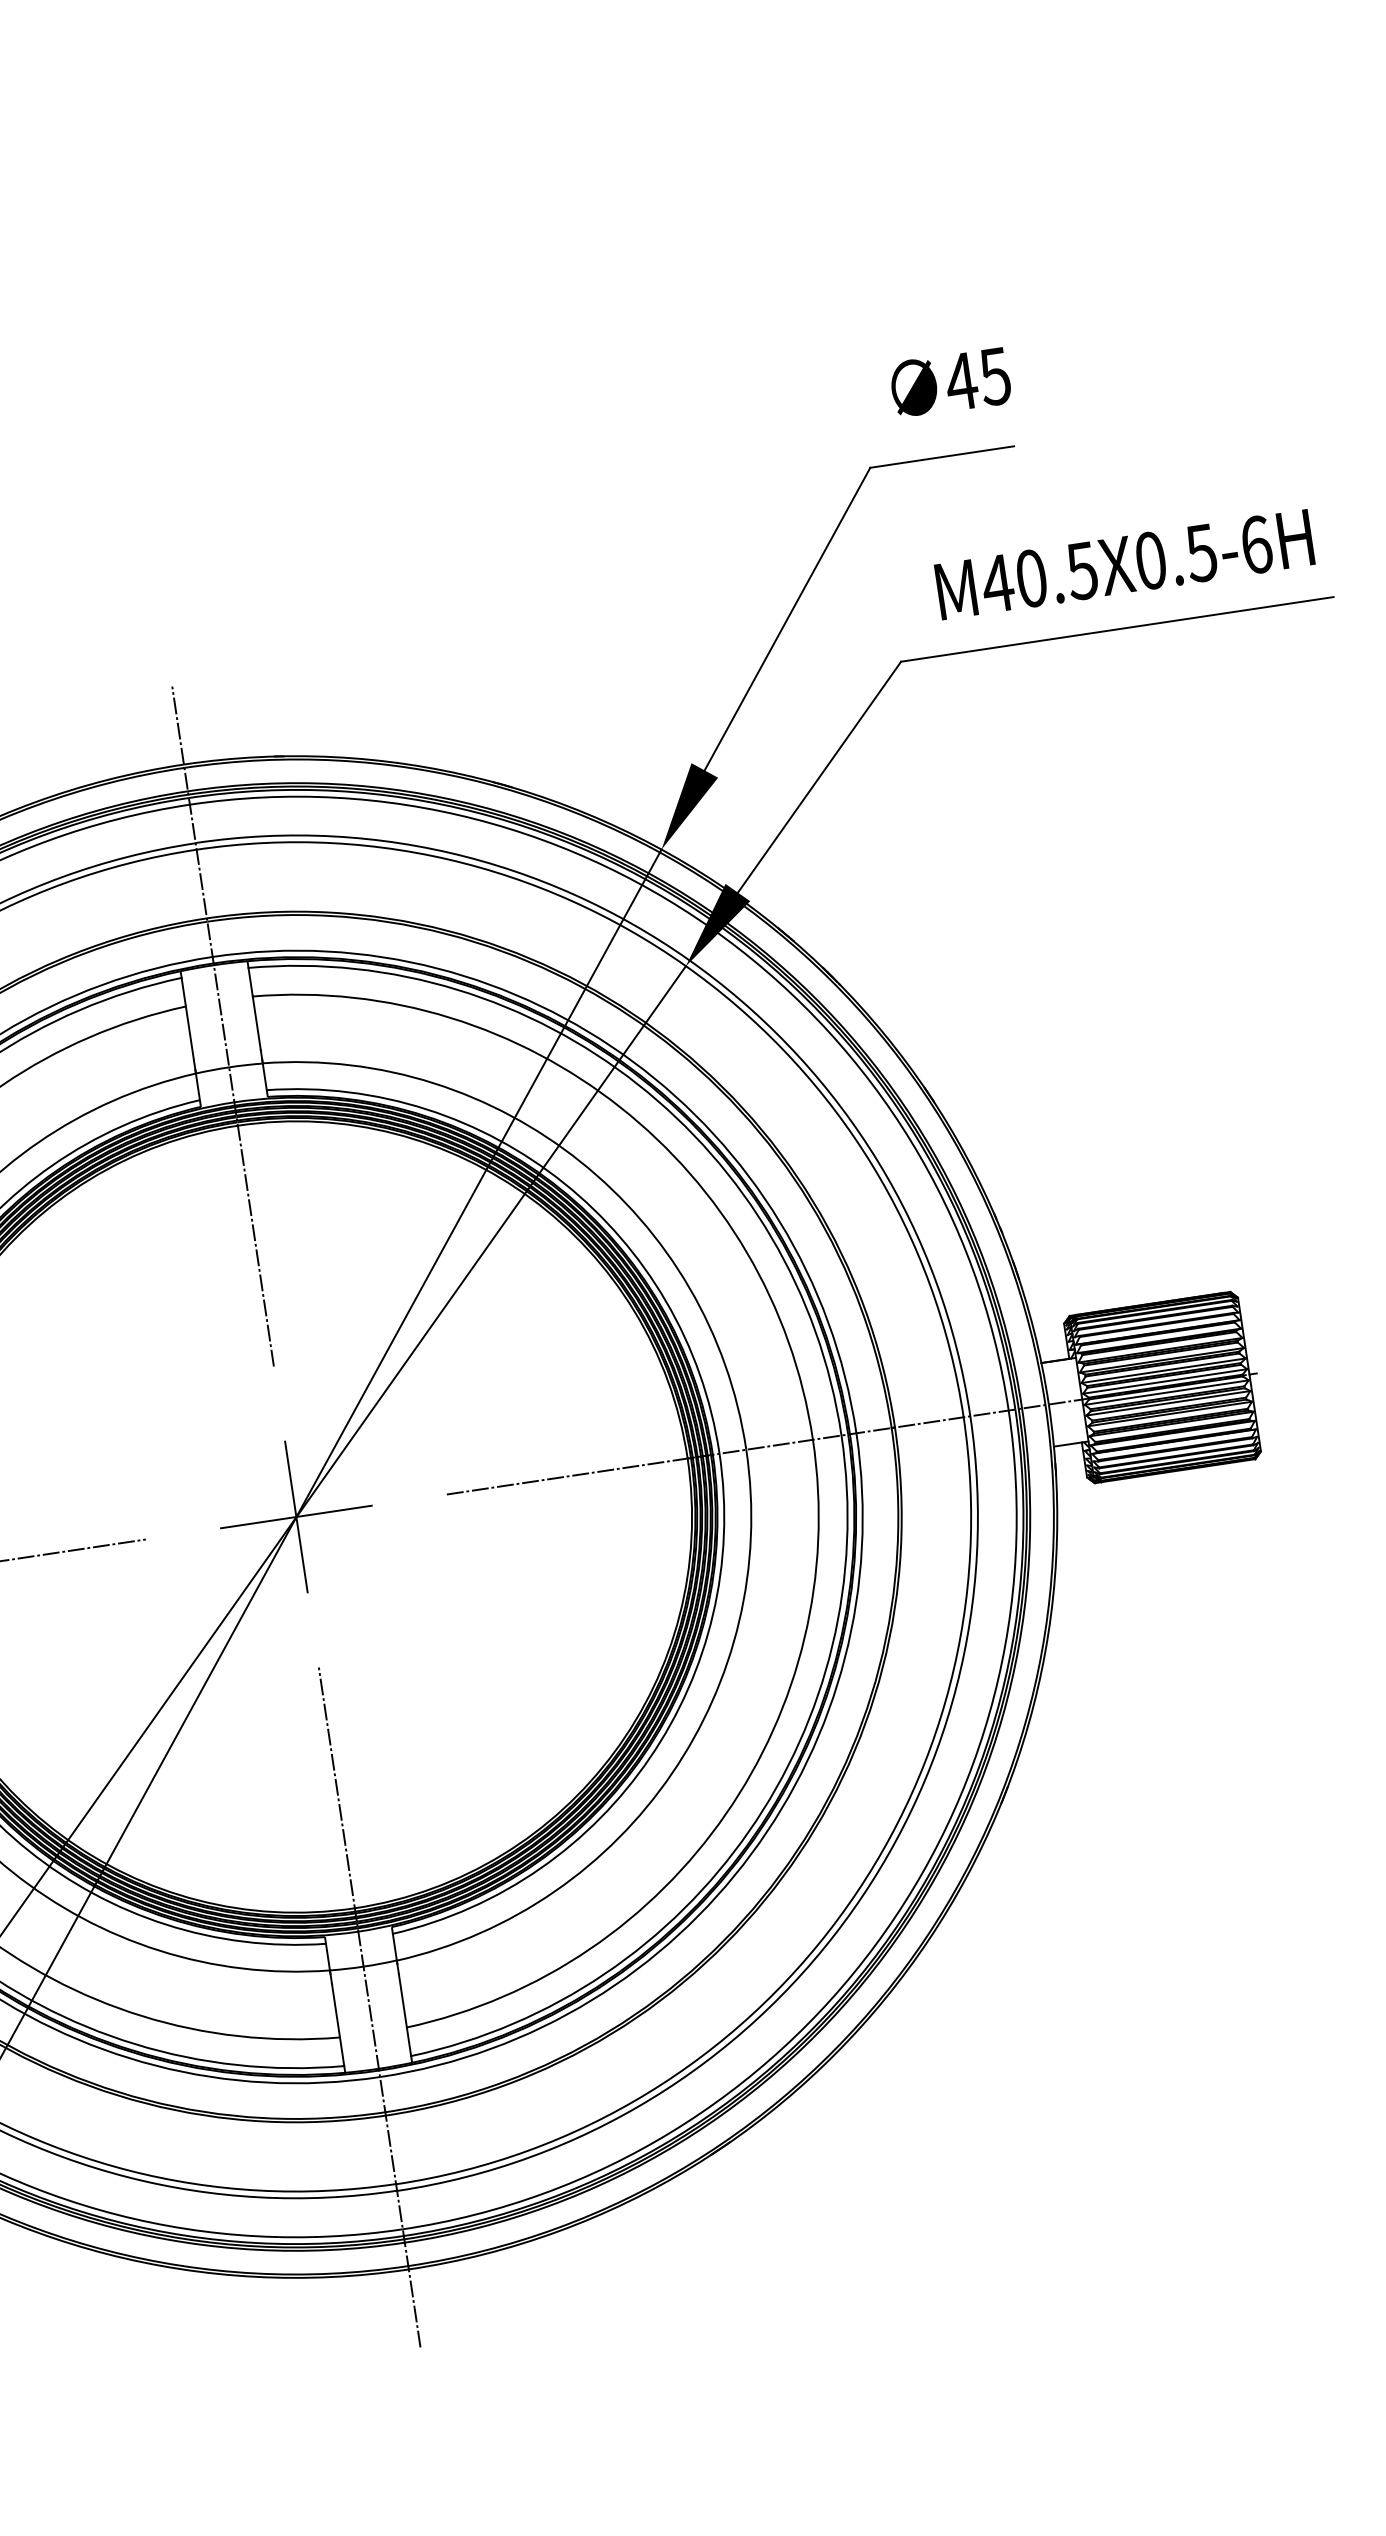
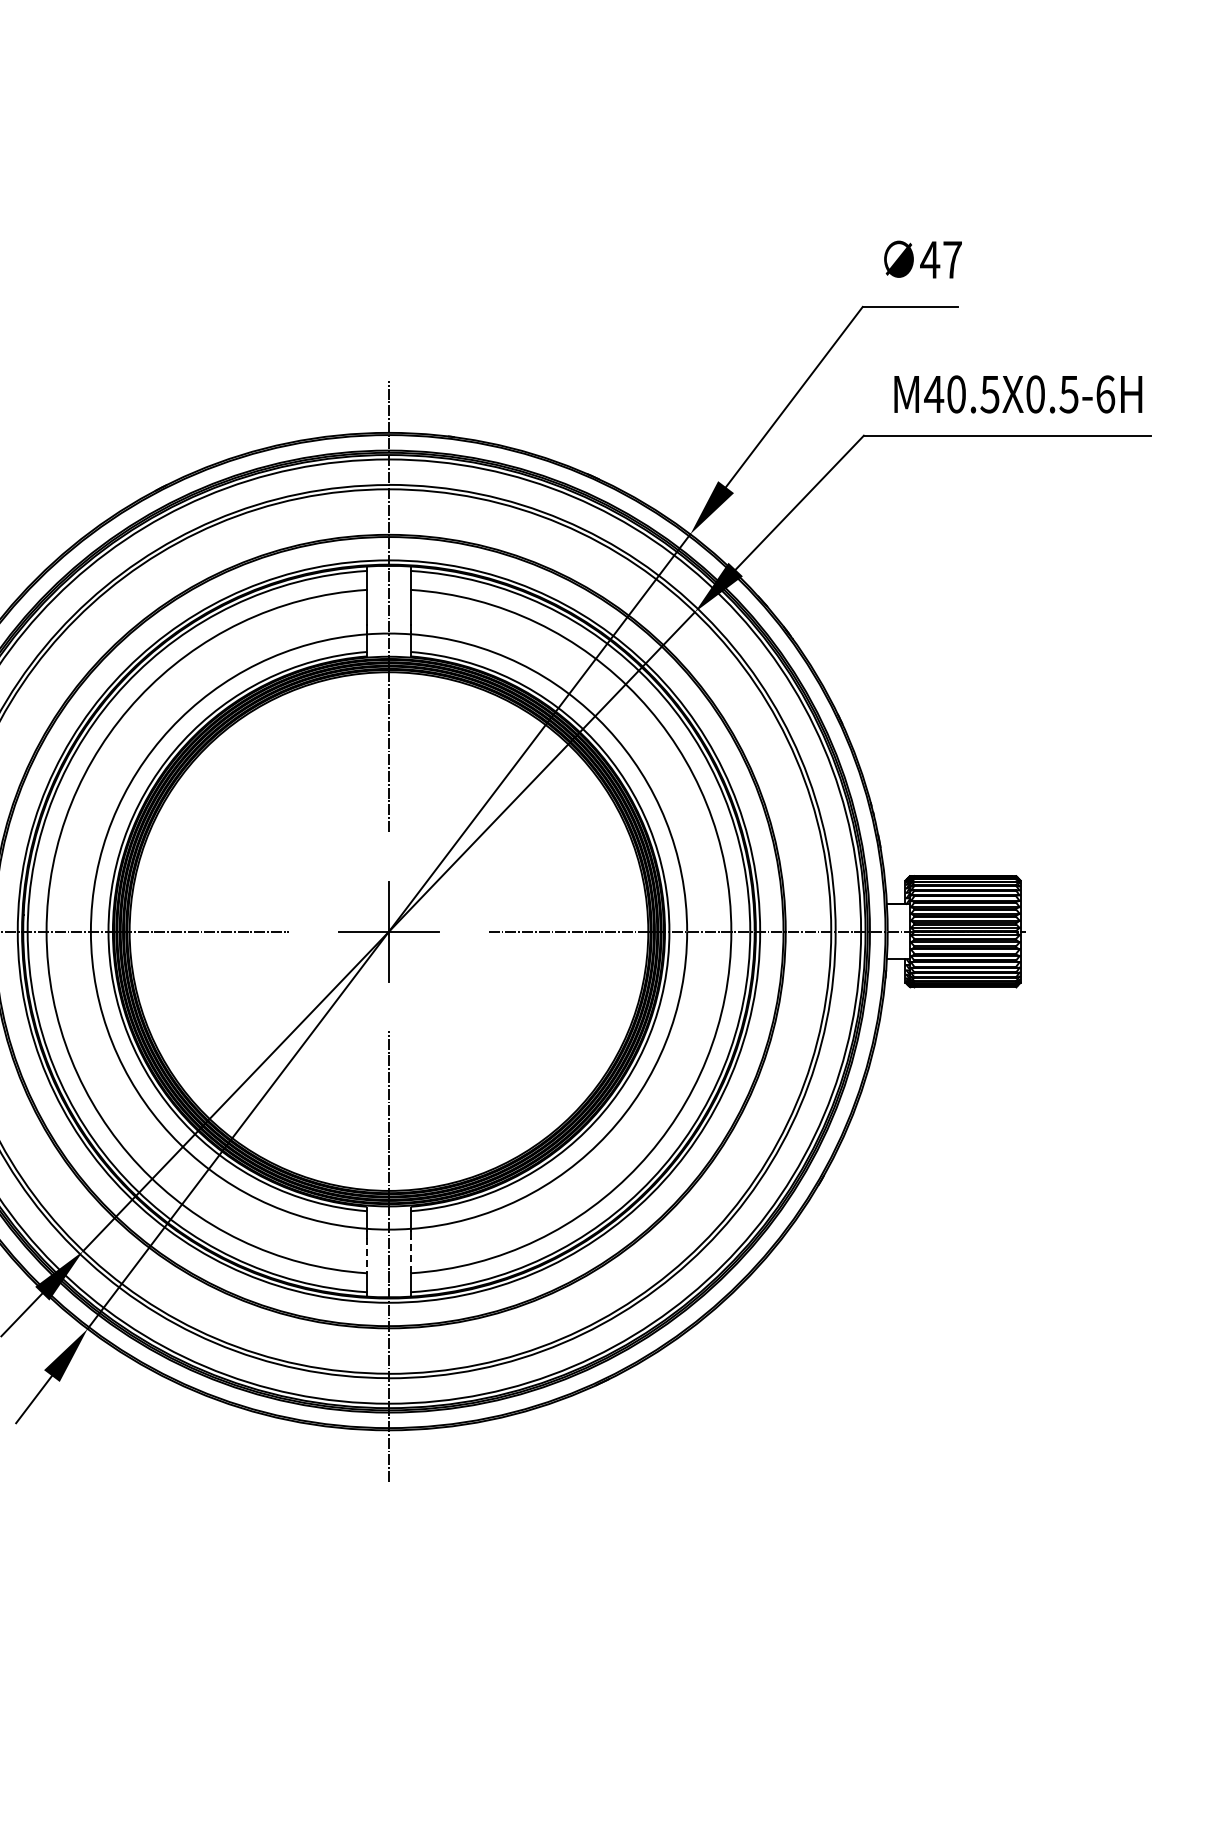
text: (993, 376) -> (951, 259), 45 -> 47
line: (403, 2000) -> (411, 1255), solid -> dashed
line: (335, 2010) -> (366, 1255), solid -> dashed

